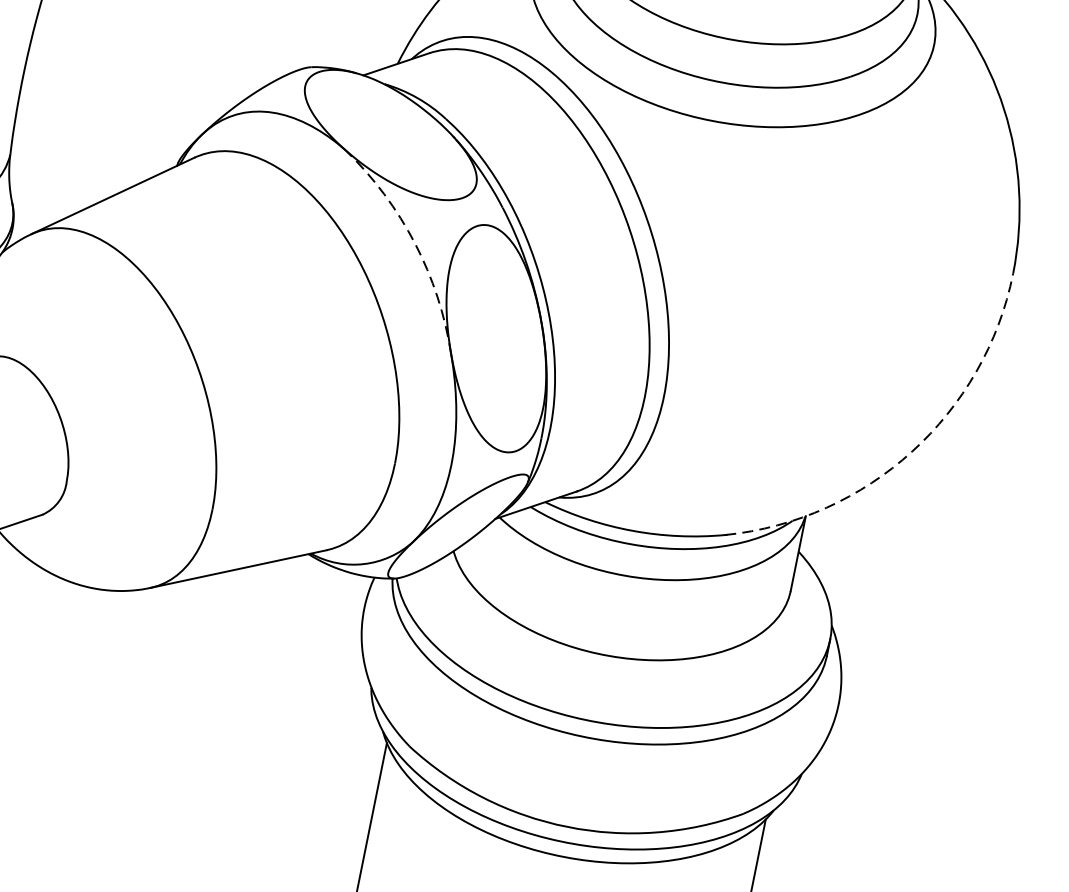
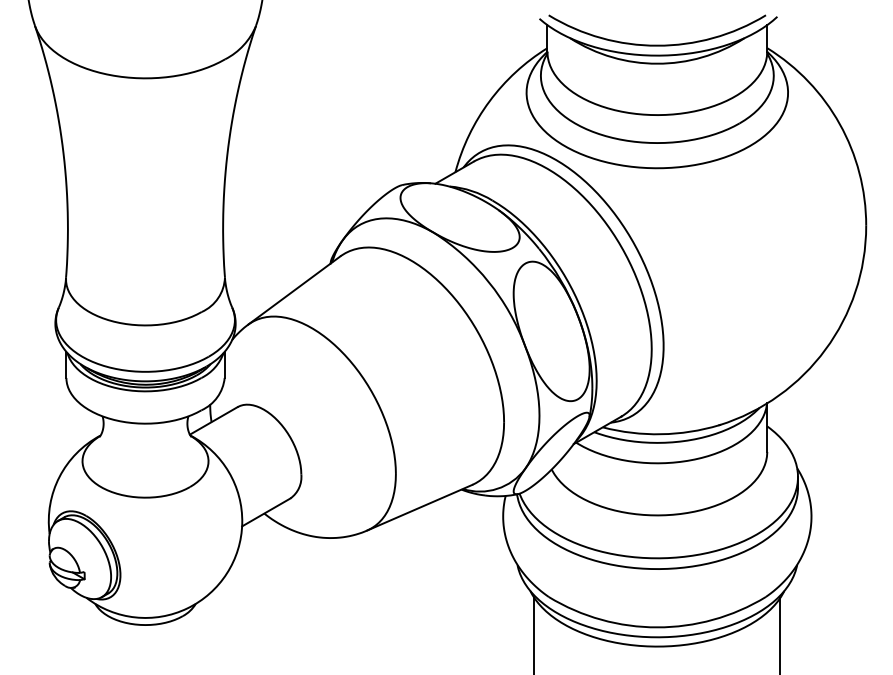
arc: (414, 243) -> (488, 282), dashed -> solid
arc: (912, 451) -> (825, 349), dashed -> solid

